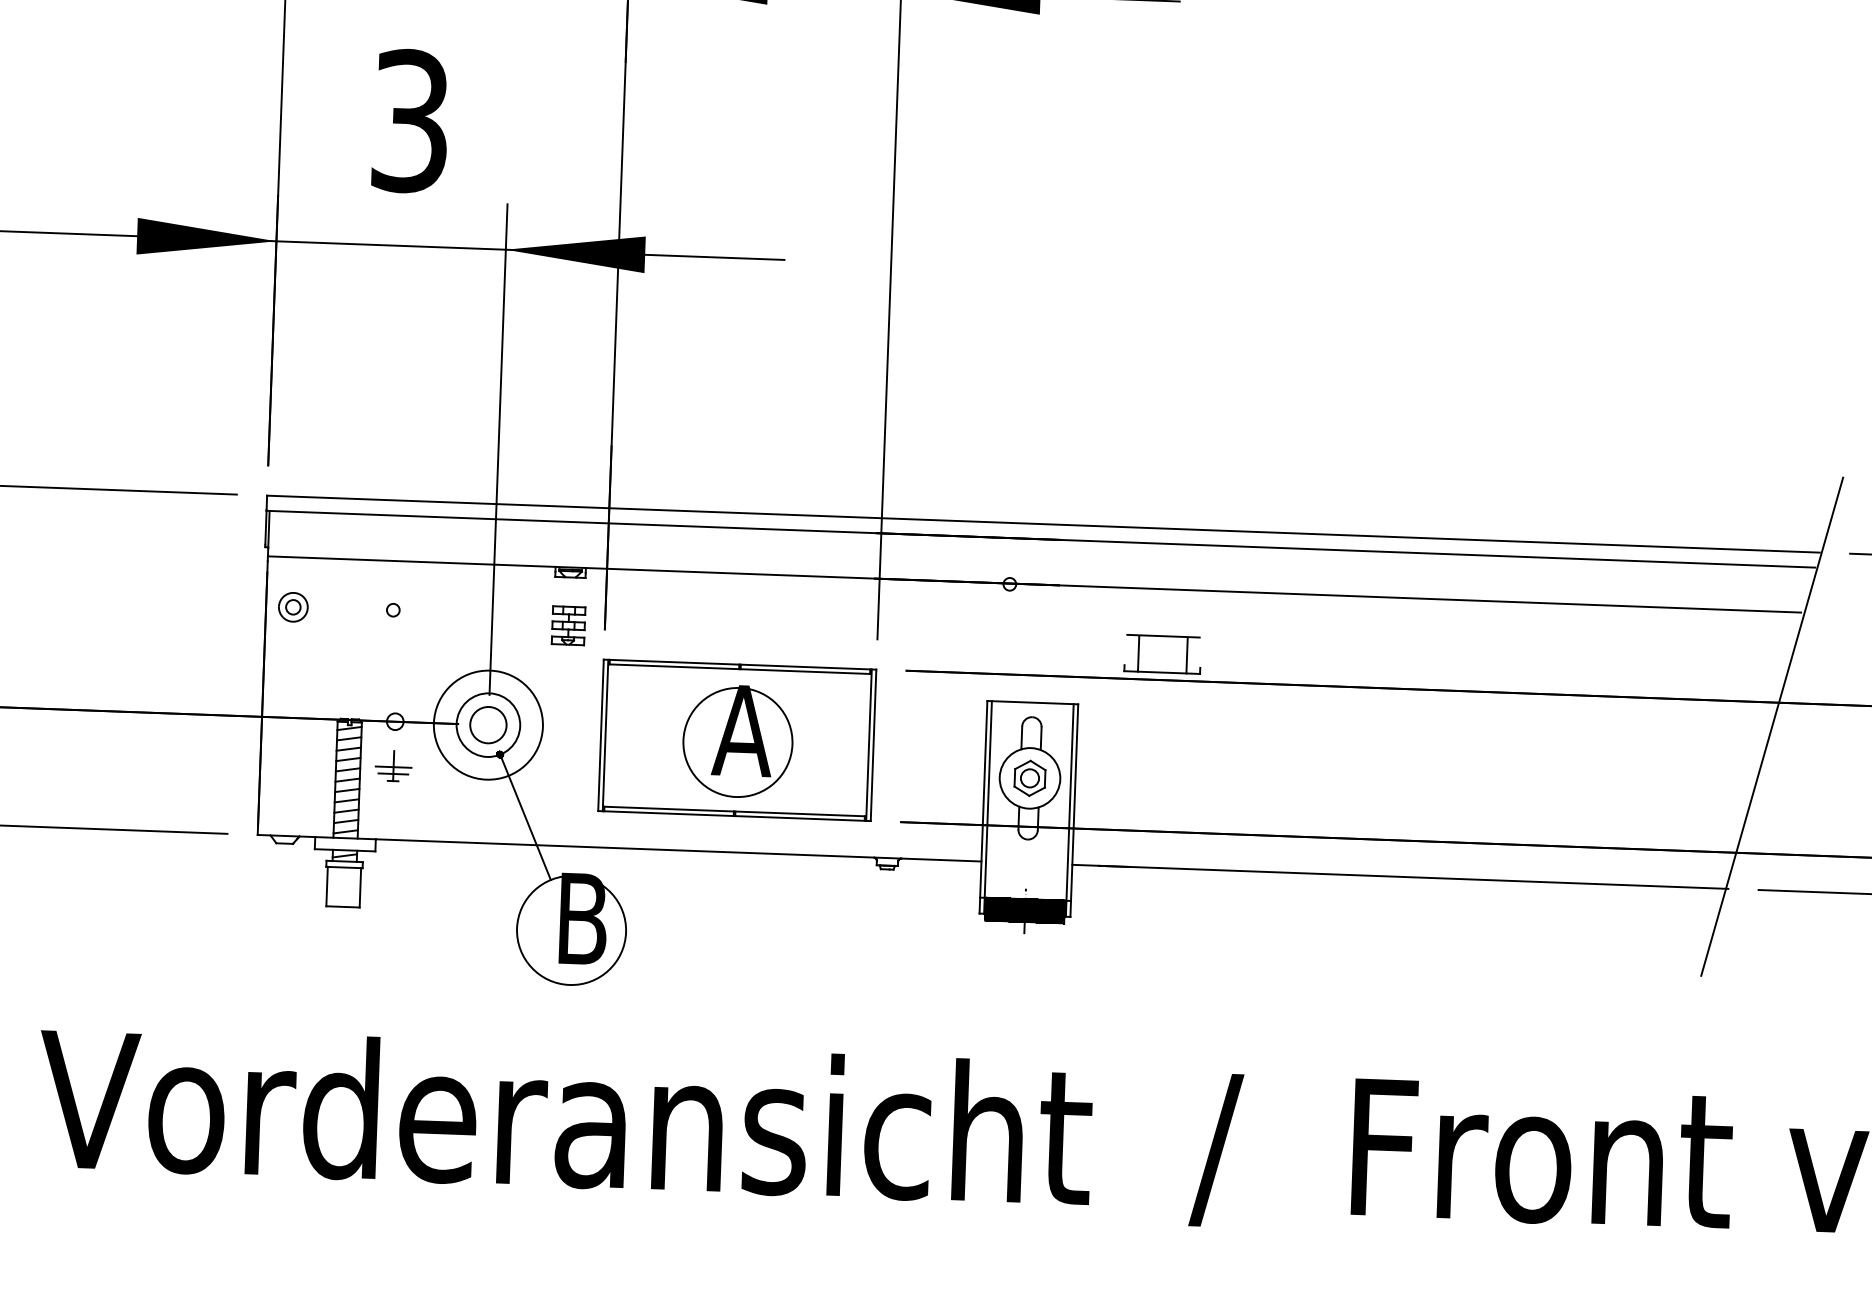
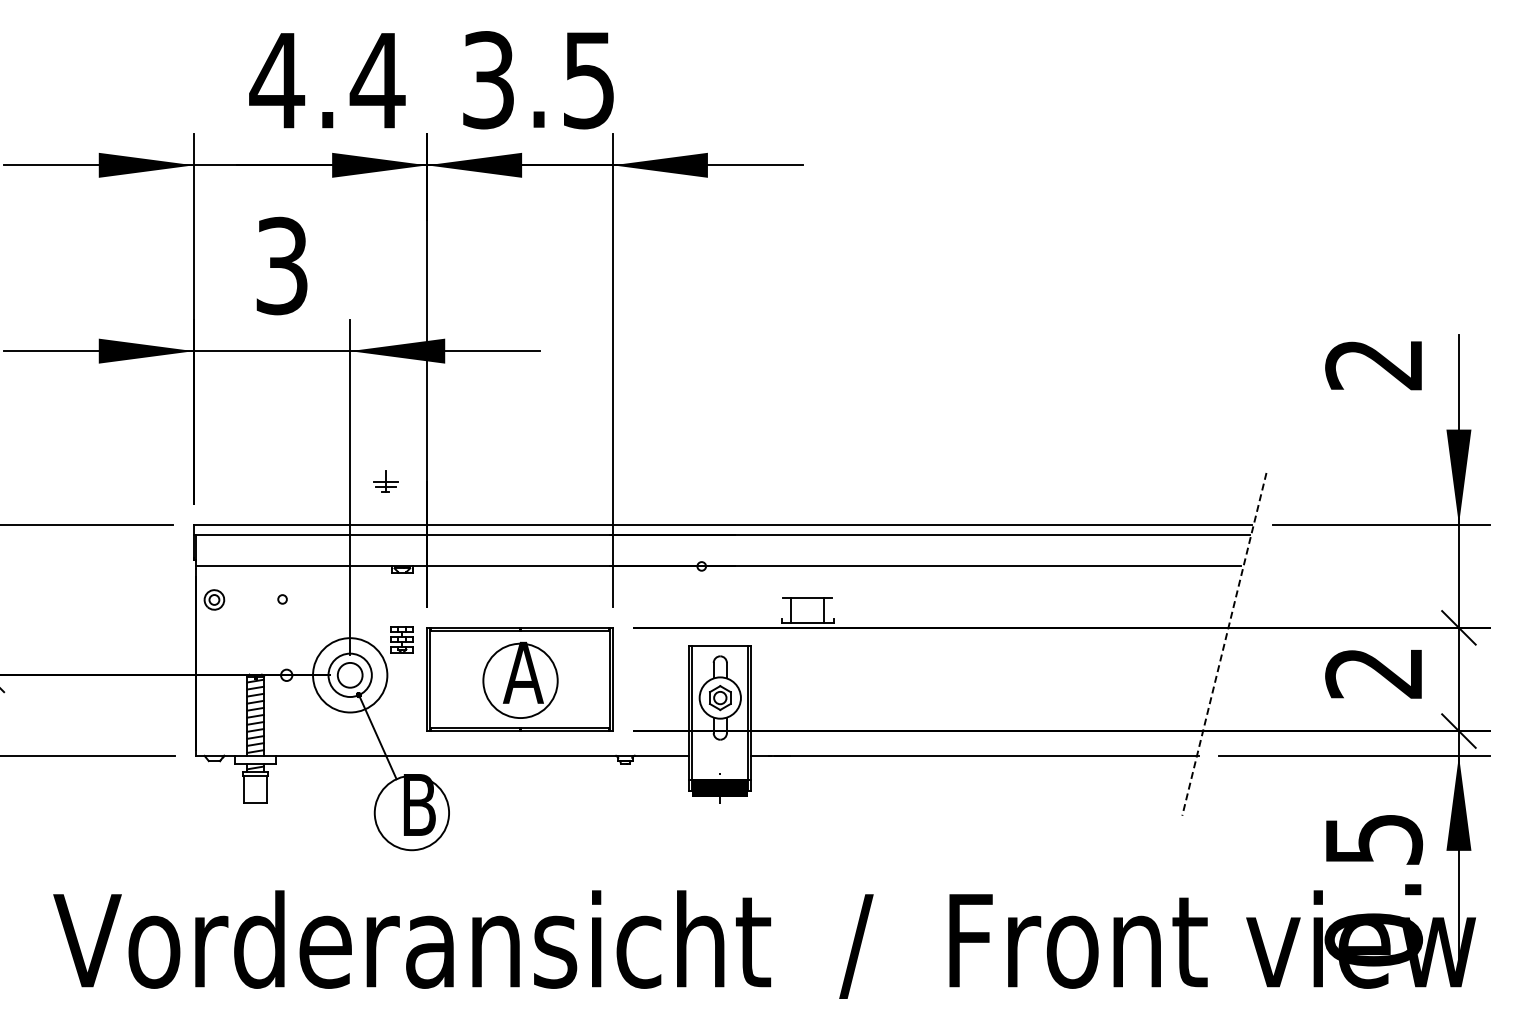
part: (567, 625) -> (401, 639), moved
line: (1772, 726) -> (1224, 644), solid -> dashed
part: (393, 765) -> (385, 481), moved

